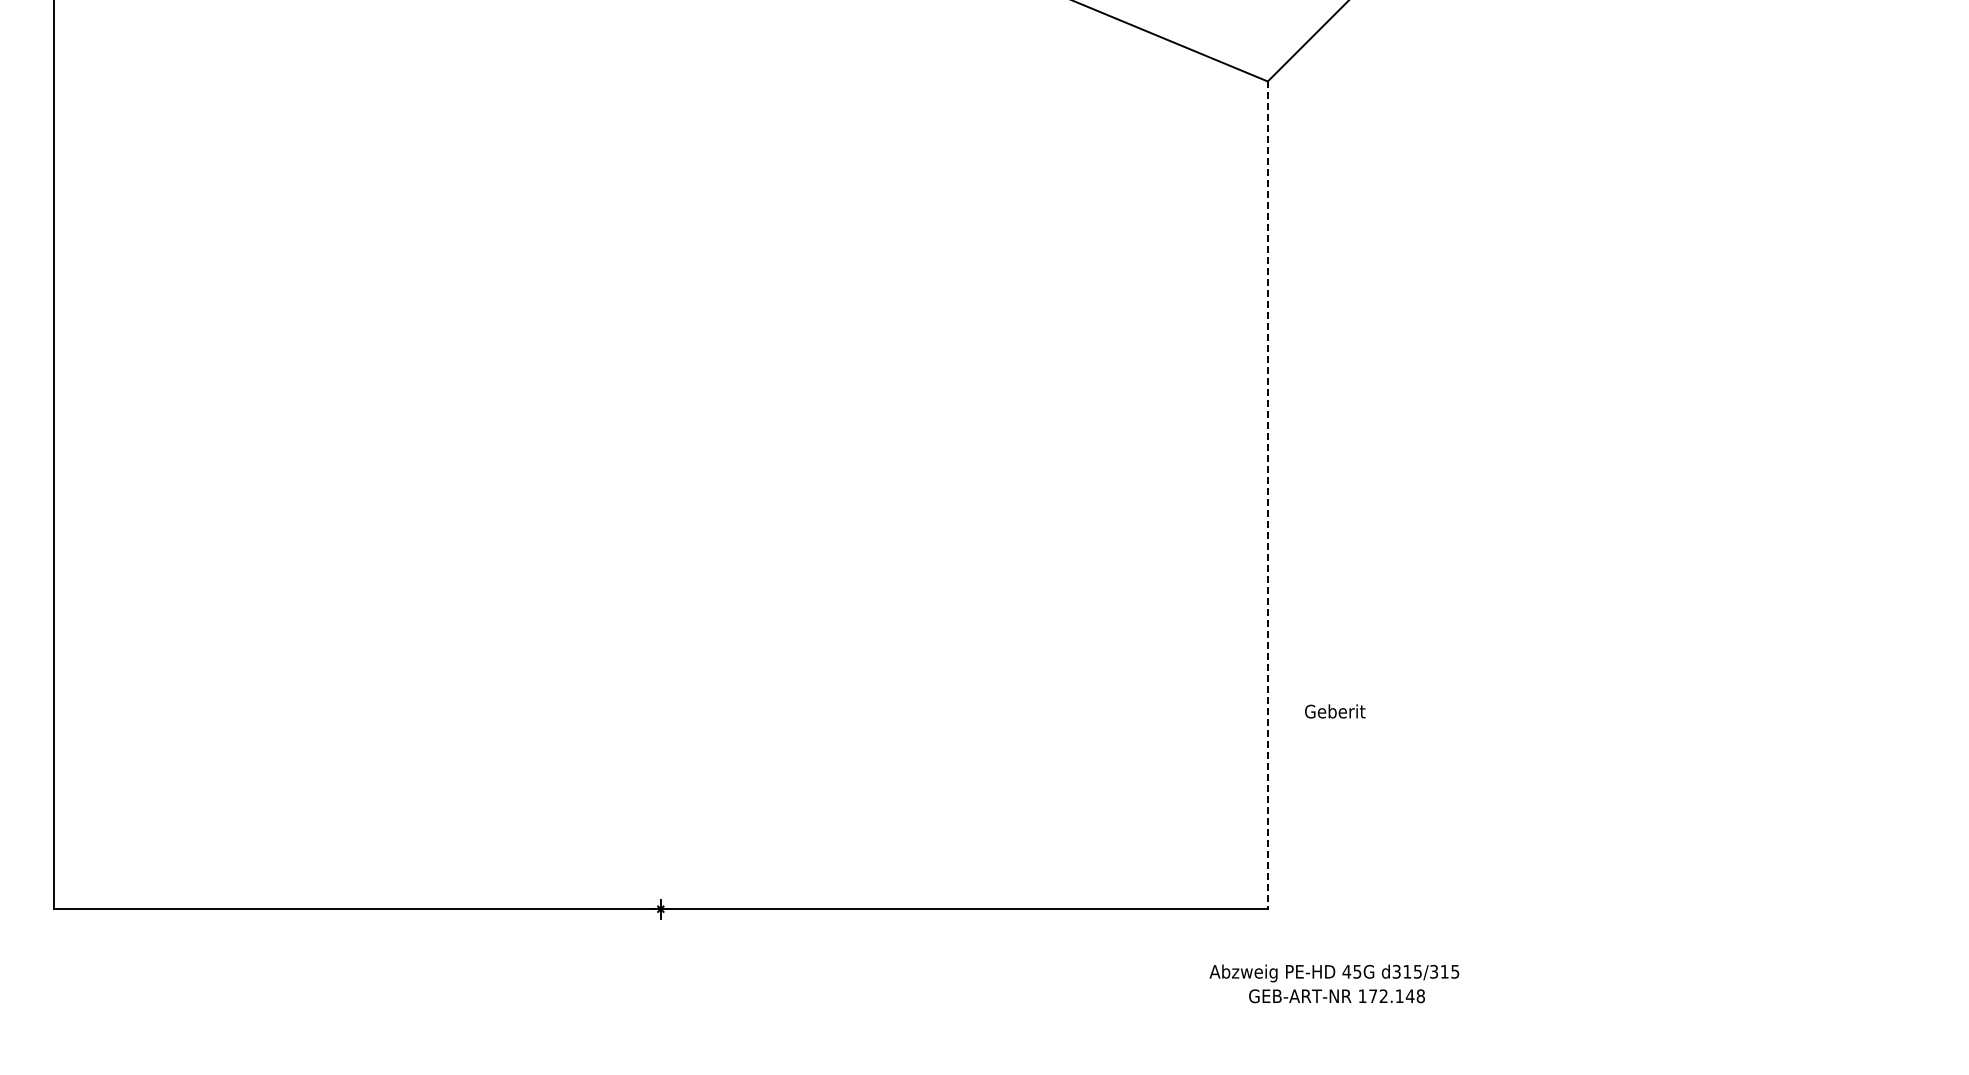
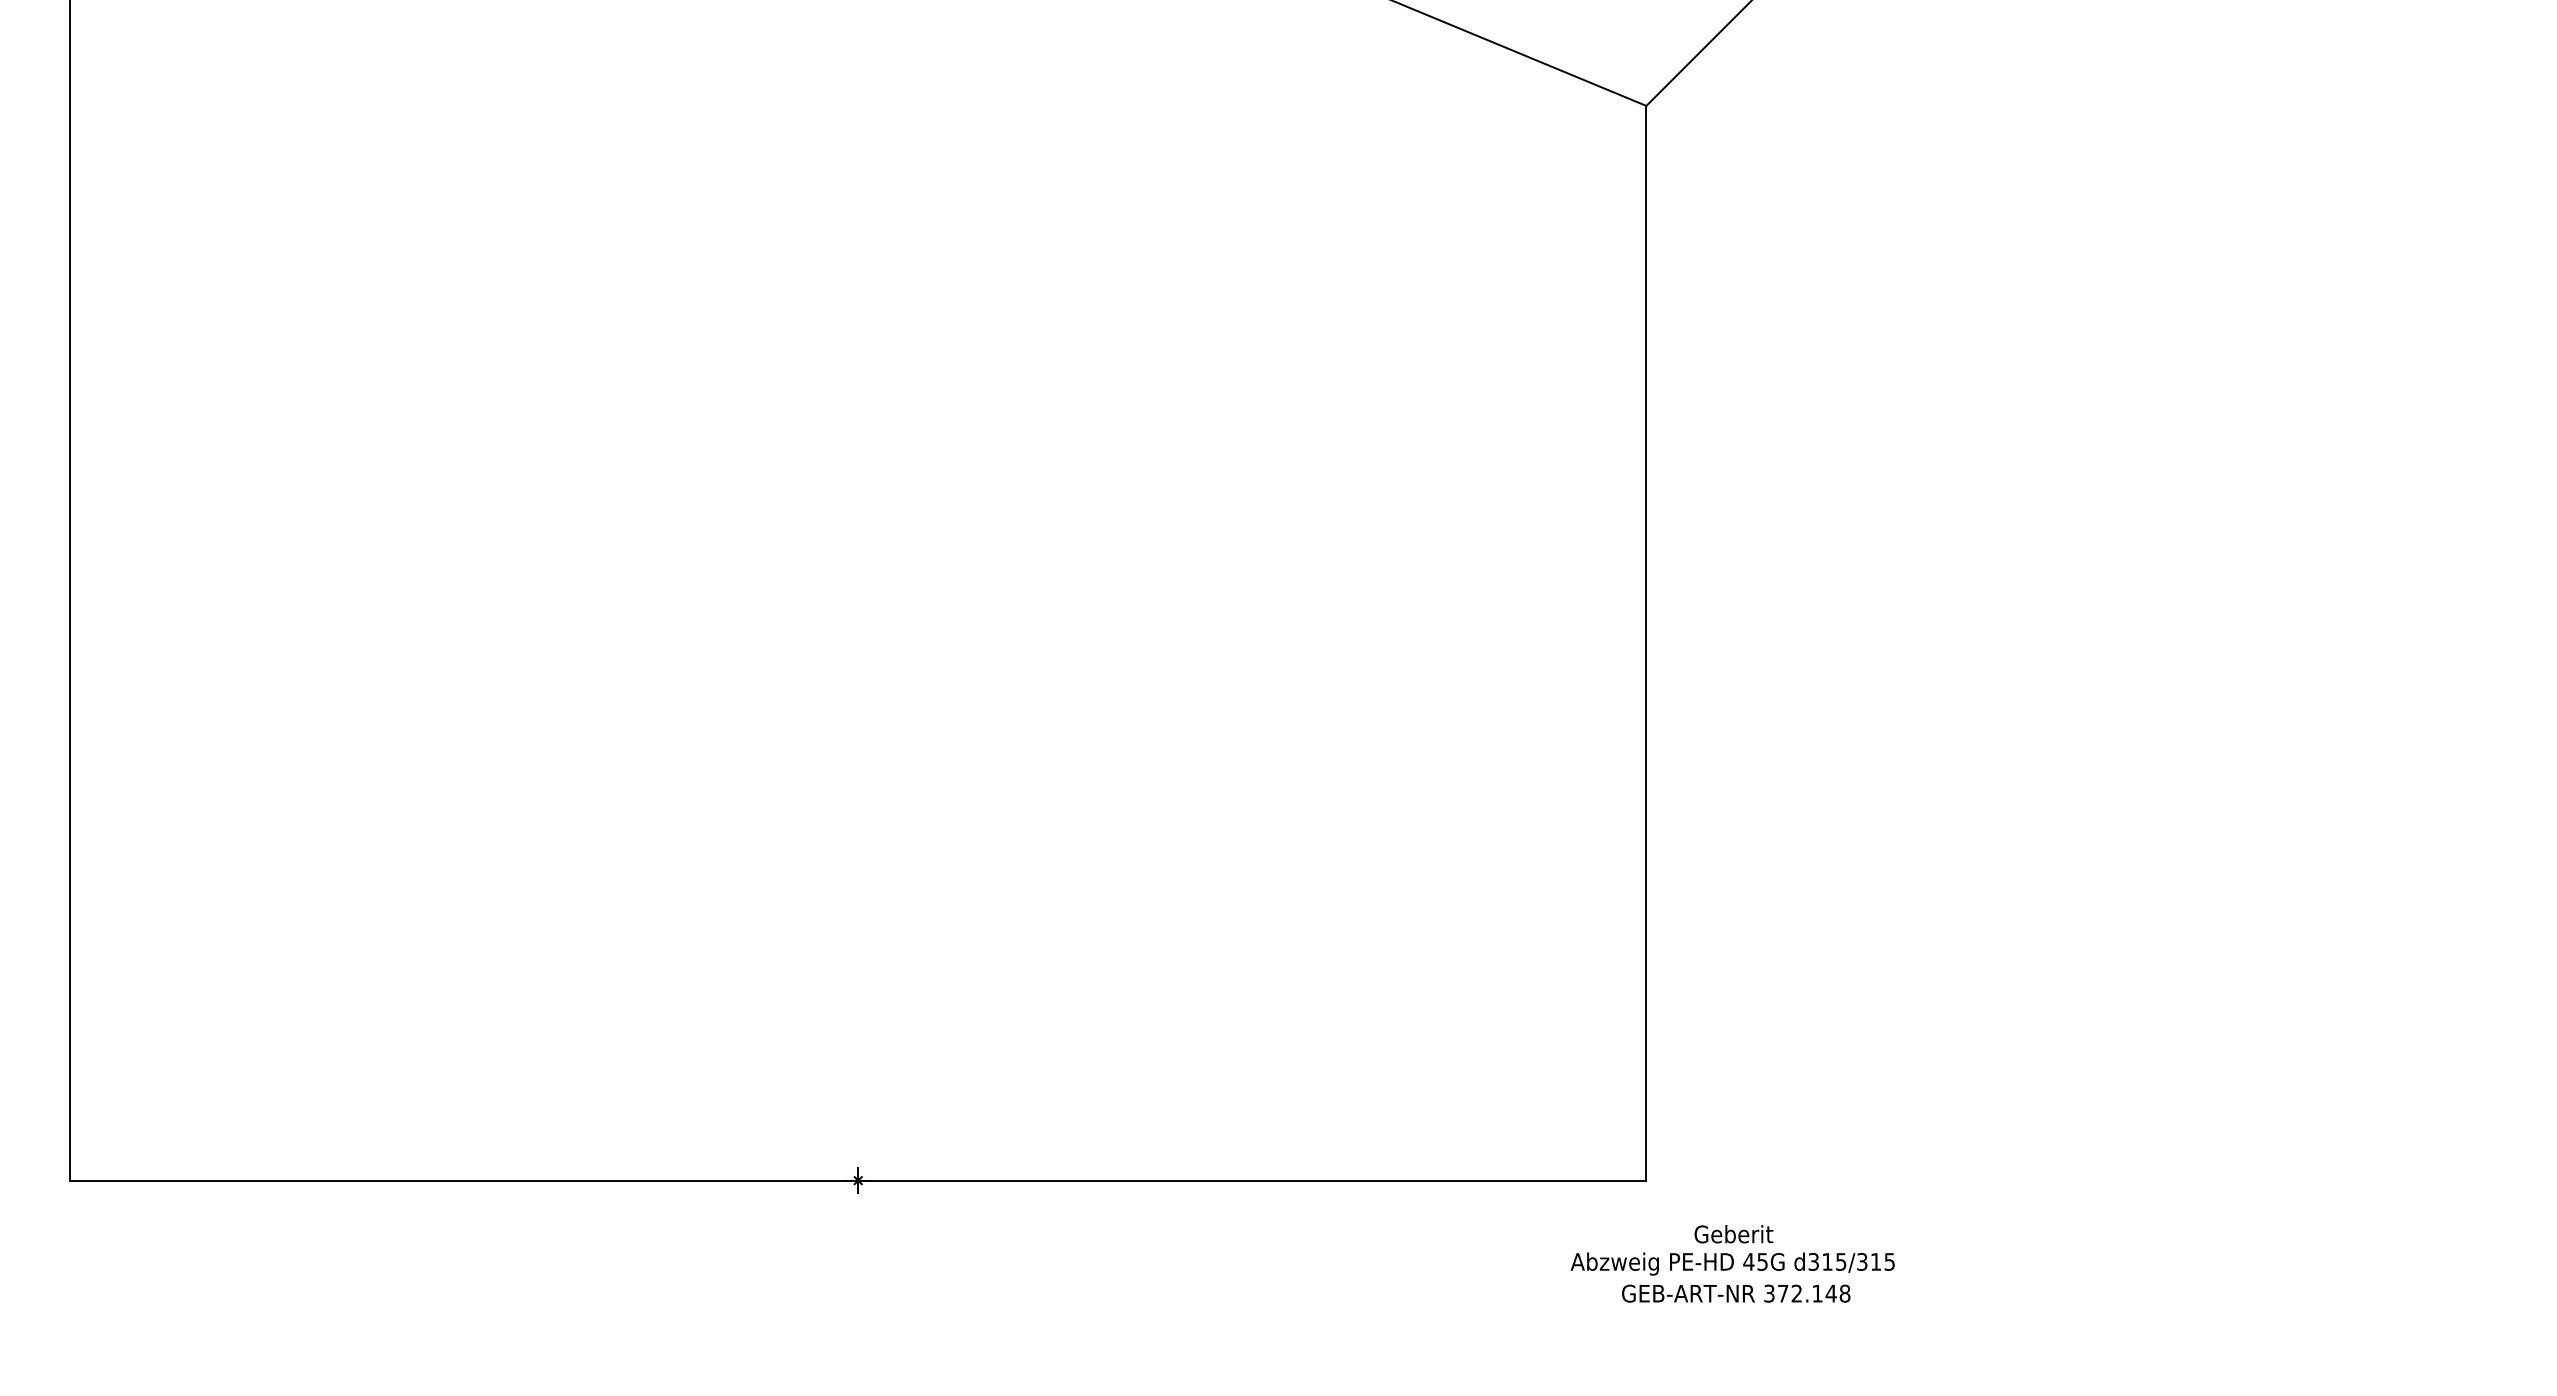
line: (1267, 495) -> (1645, 643), dashed -> solid
text: (1335, 711) -> (1734, 1234), moved
text: (1362, 996) -> (1769, 1293), 172.148 -> 372.148

